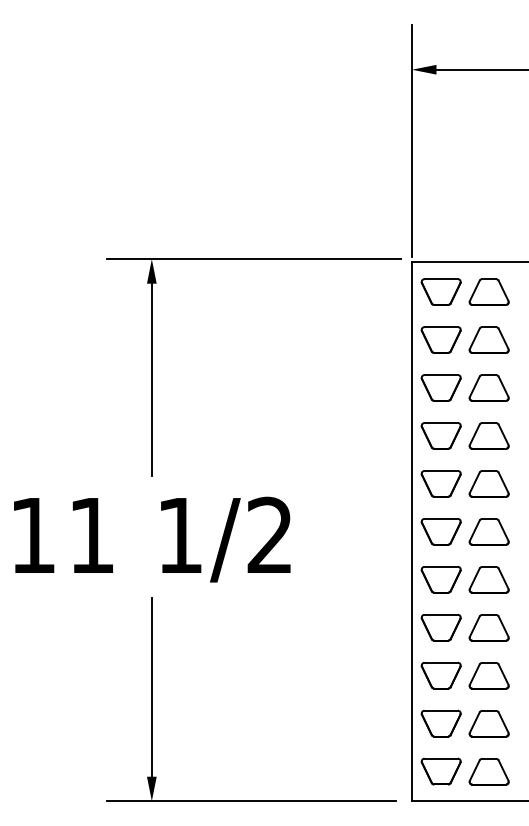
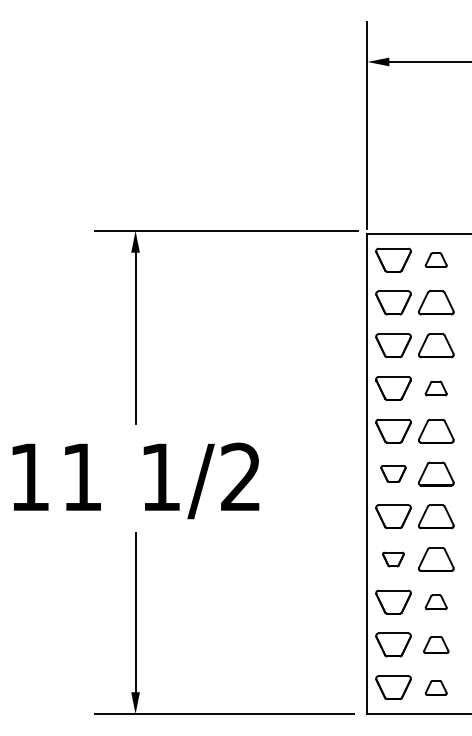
part: (488, 291) -> (435, 259), size x0.6
part: (488, 435) -> (435, 388), size x0.6
part: (440, 531) -> (392, 473), size x0.7
part: (440, 627) -> (392, 559), size x0.6
part: (488, 675) -> (435, 602), size x0.6
part: (488, 723) -> (435, 644), size x0.7
part: (488, 771) -> (435, 687), size x0.6

